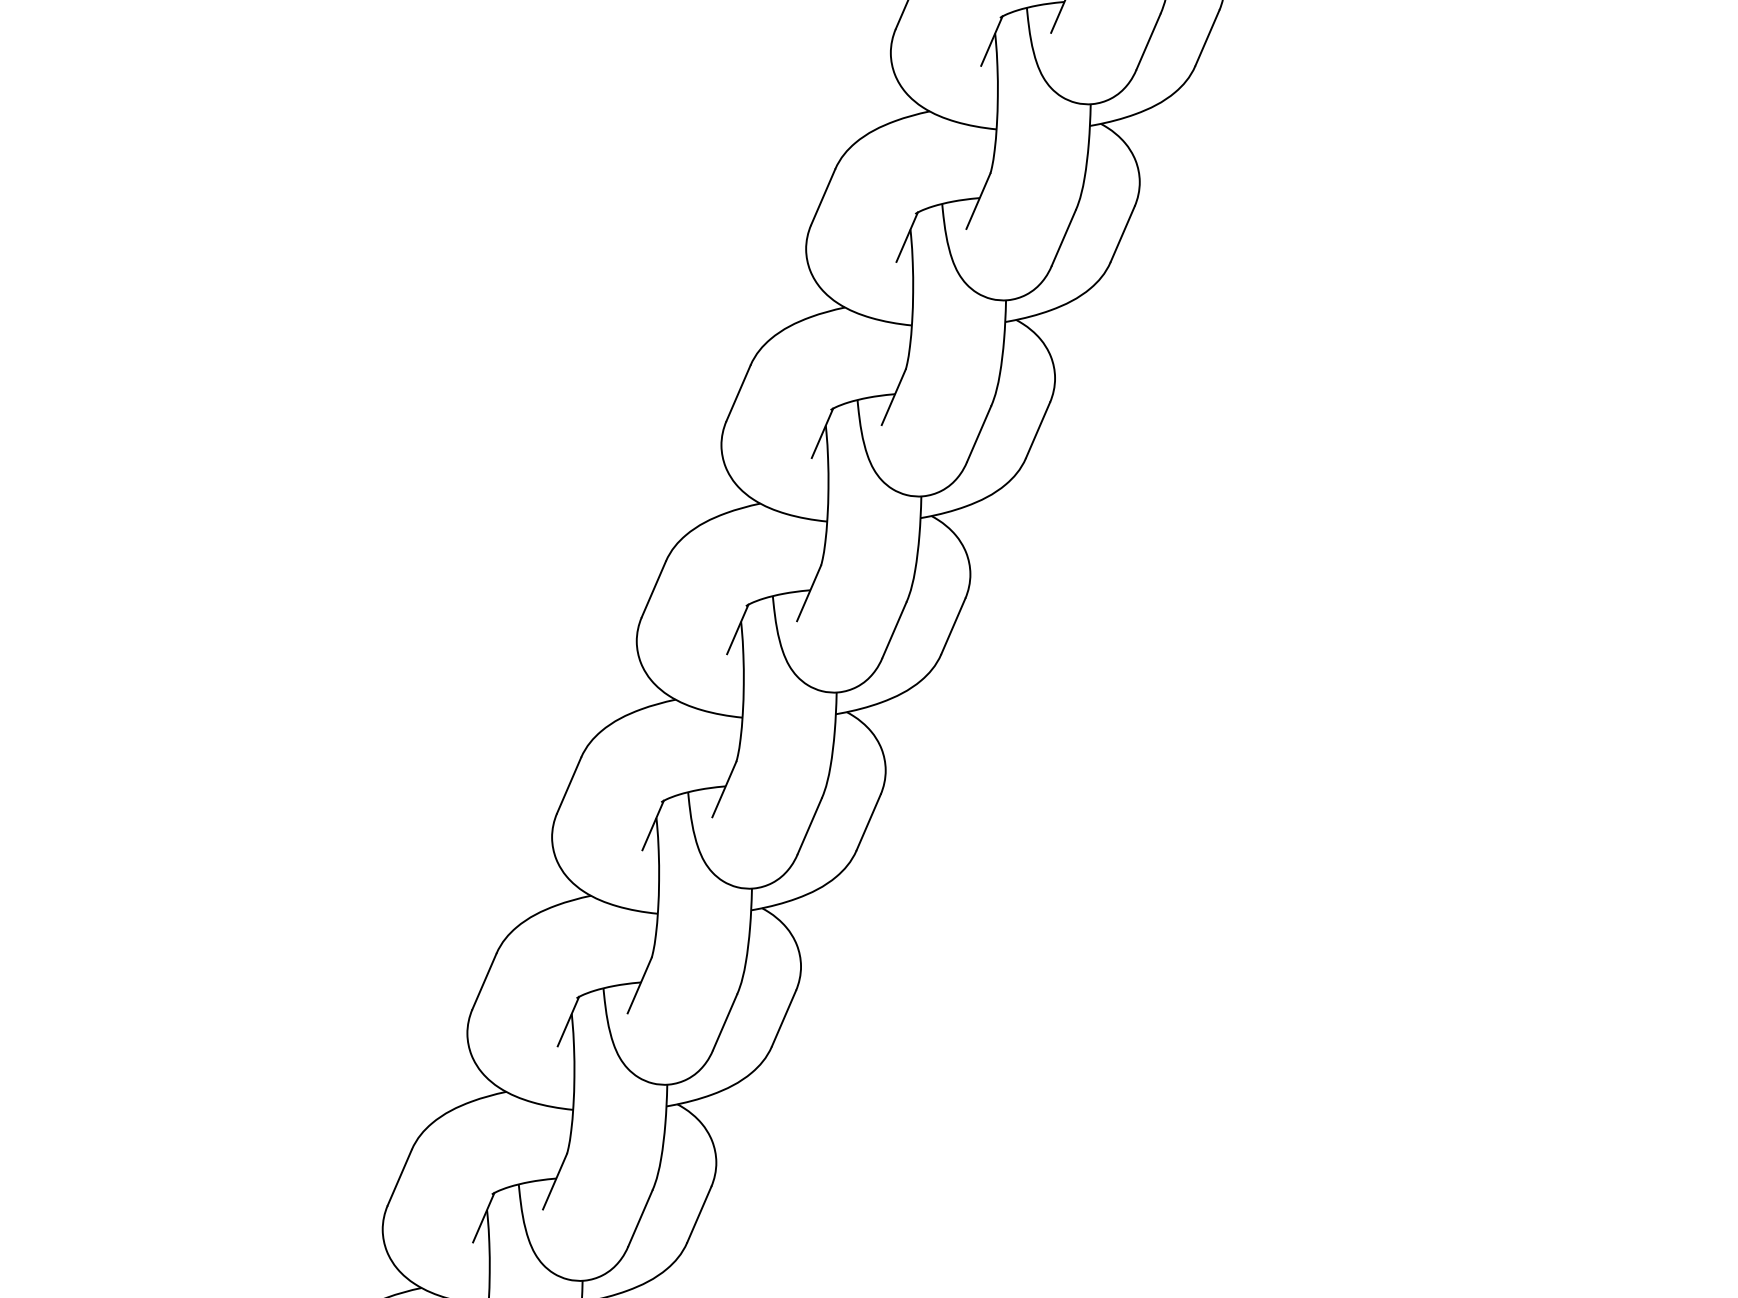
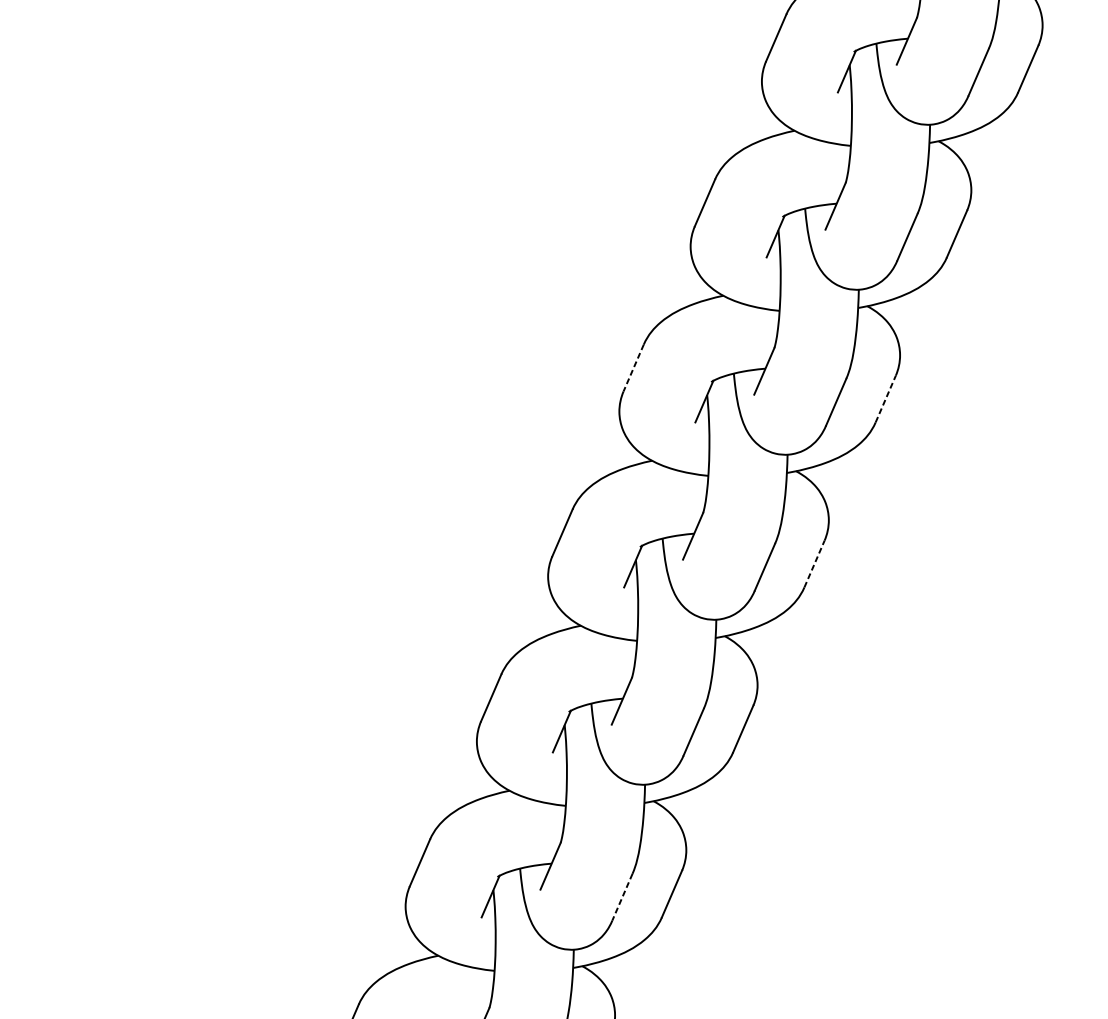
line: (738, 393) -> (633, 368), solid -> dashed
line: (1038, 429) -> (886, 398), solid -> dashed
line: (953, 625) -> (814, 563), solid -> dashed
line: (724, 1022) -> (621, 897), solid -> dashed

